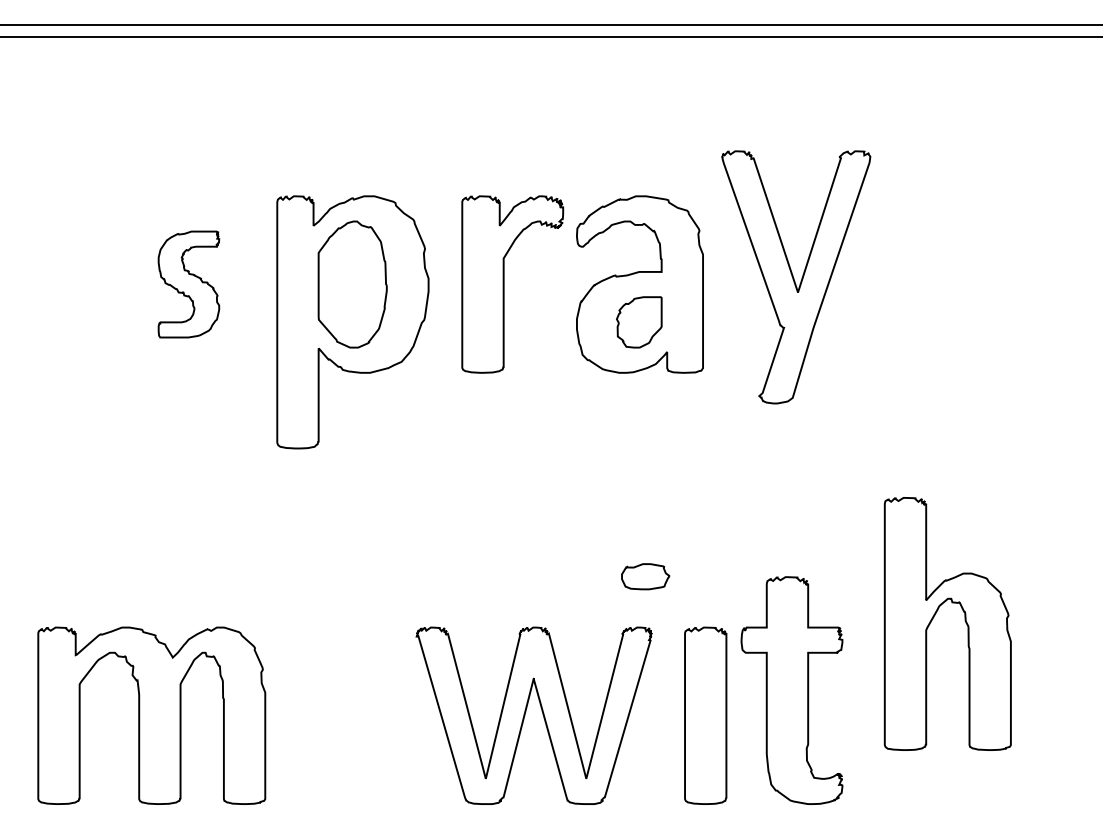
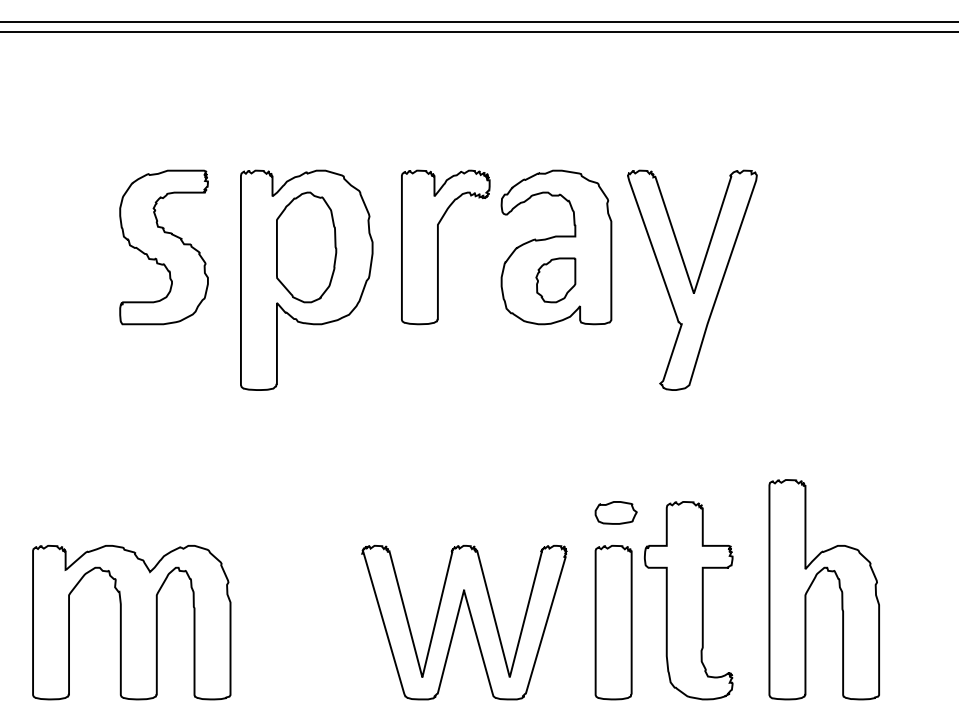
part: (796, 277) -> (692, 280), moved
part: (188, 284) -> (163, 247), size x1.67
part: (645, 576) -> (616, 512), moved
part: (934, 617) -> (812, 584), moved

